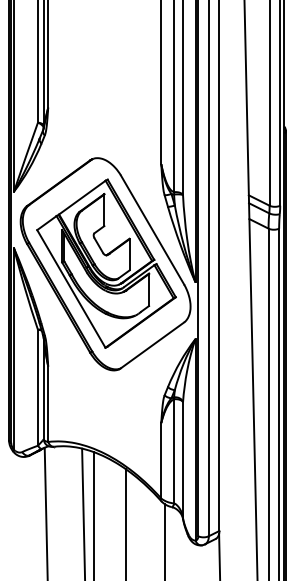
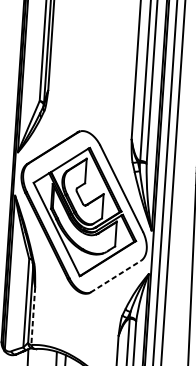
line: (152, 345) -> (115, 276), solid -> dashed
line: (48, 404) -> (33, 316), solid -> dashed

